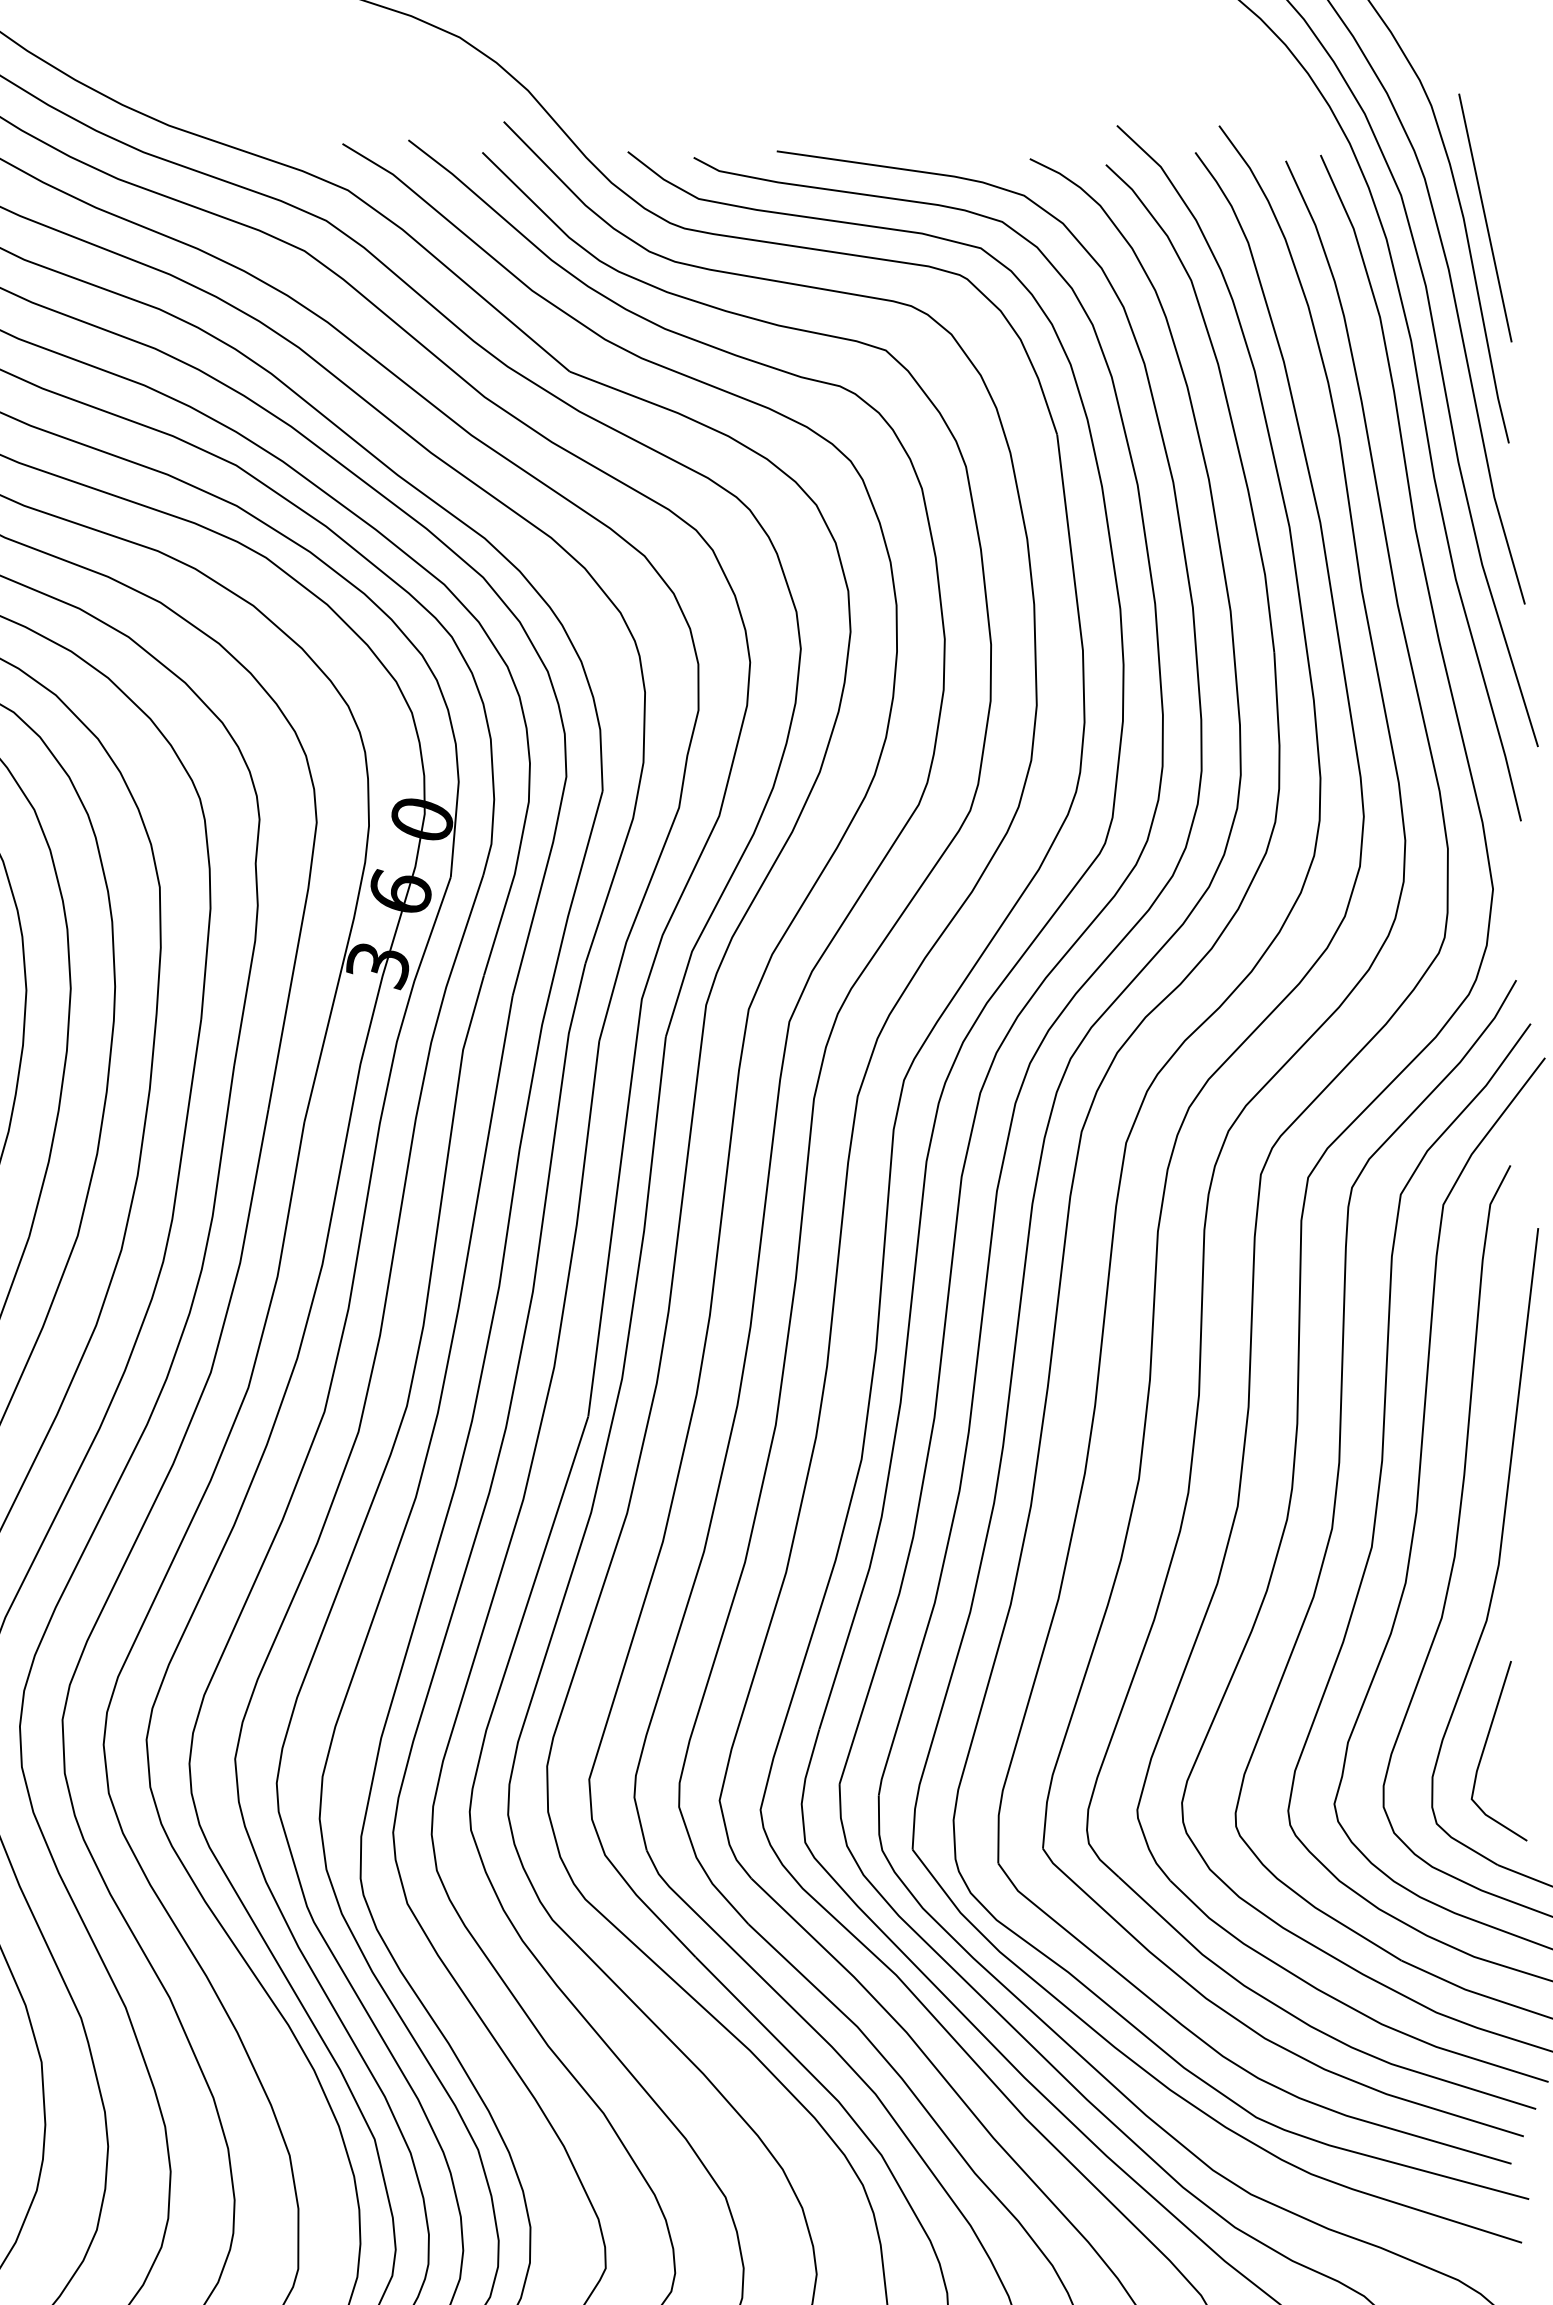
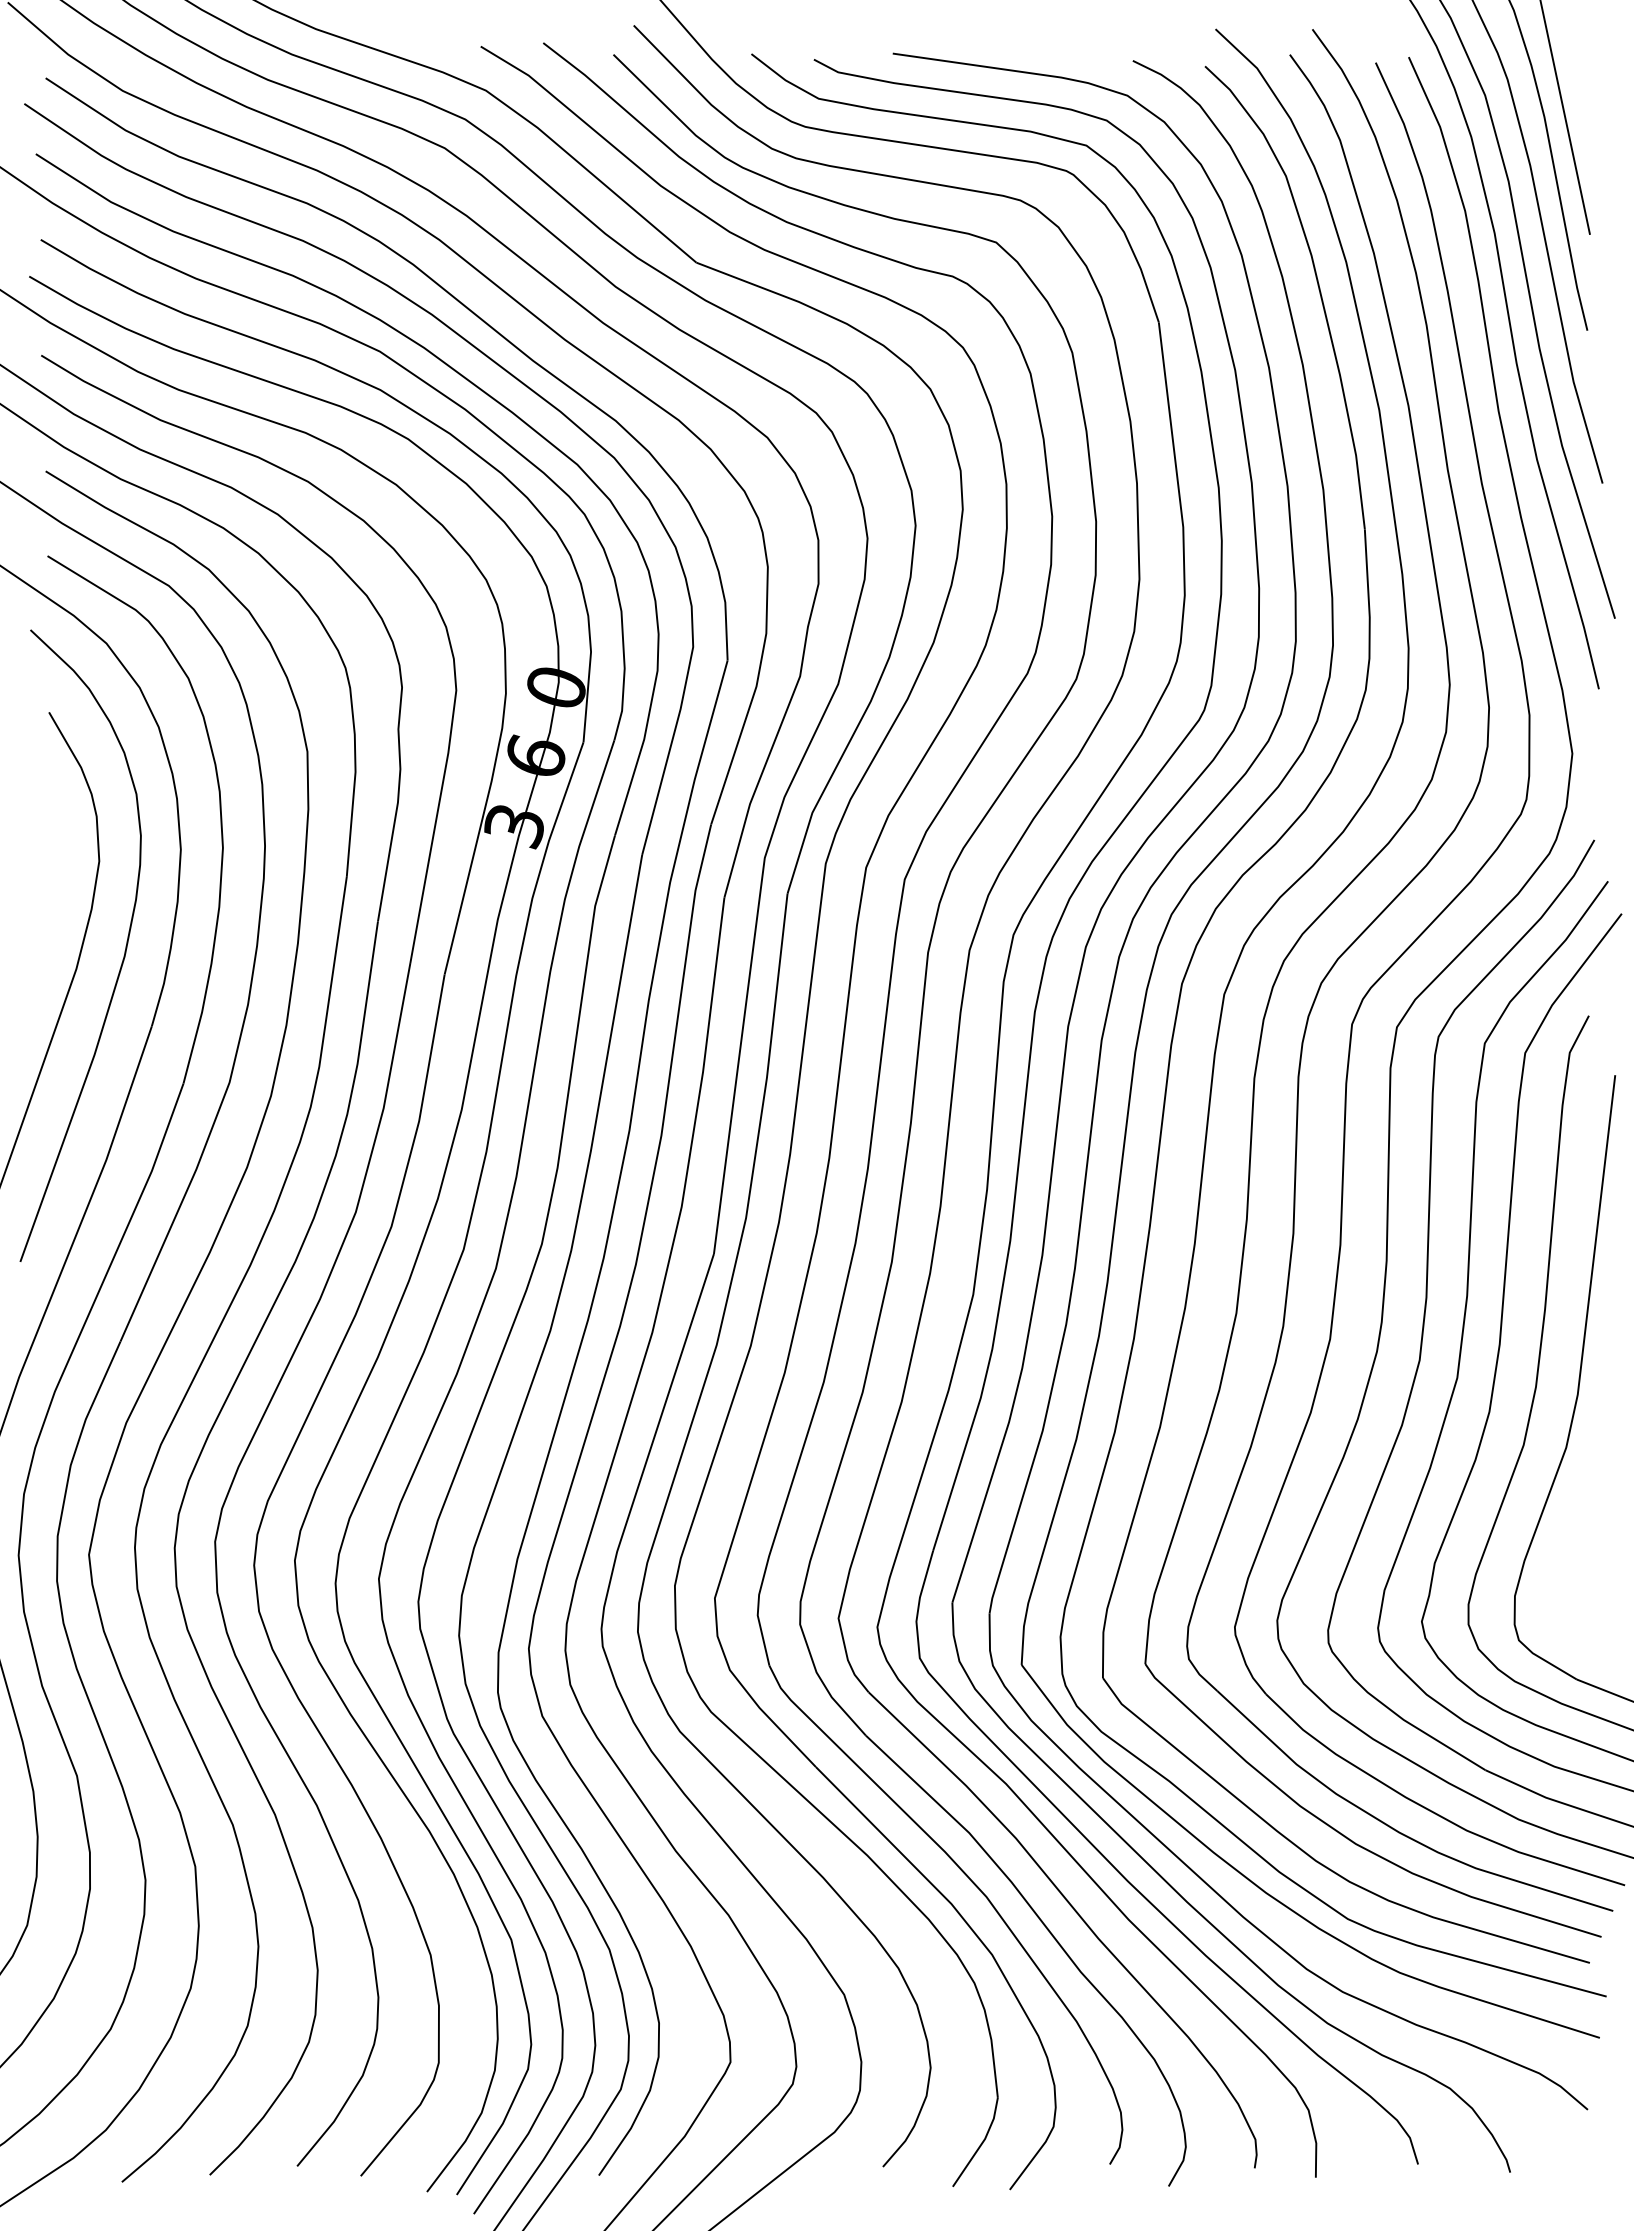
line: (1485, 1746) -> (1565, 1567), removed

